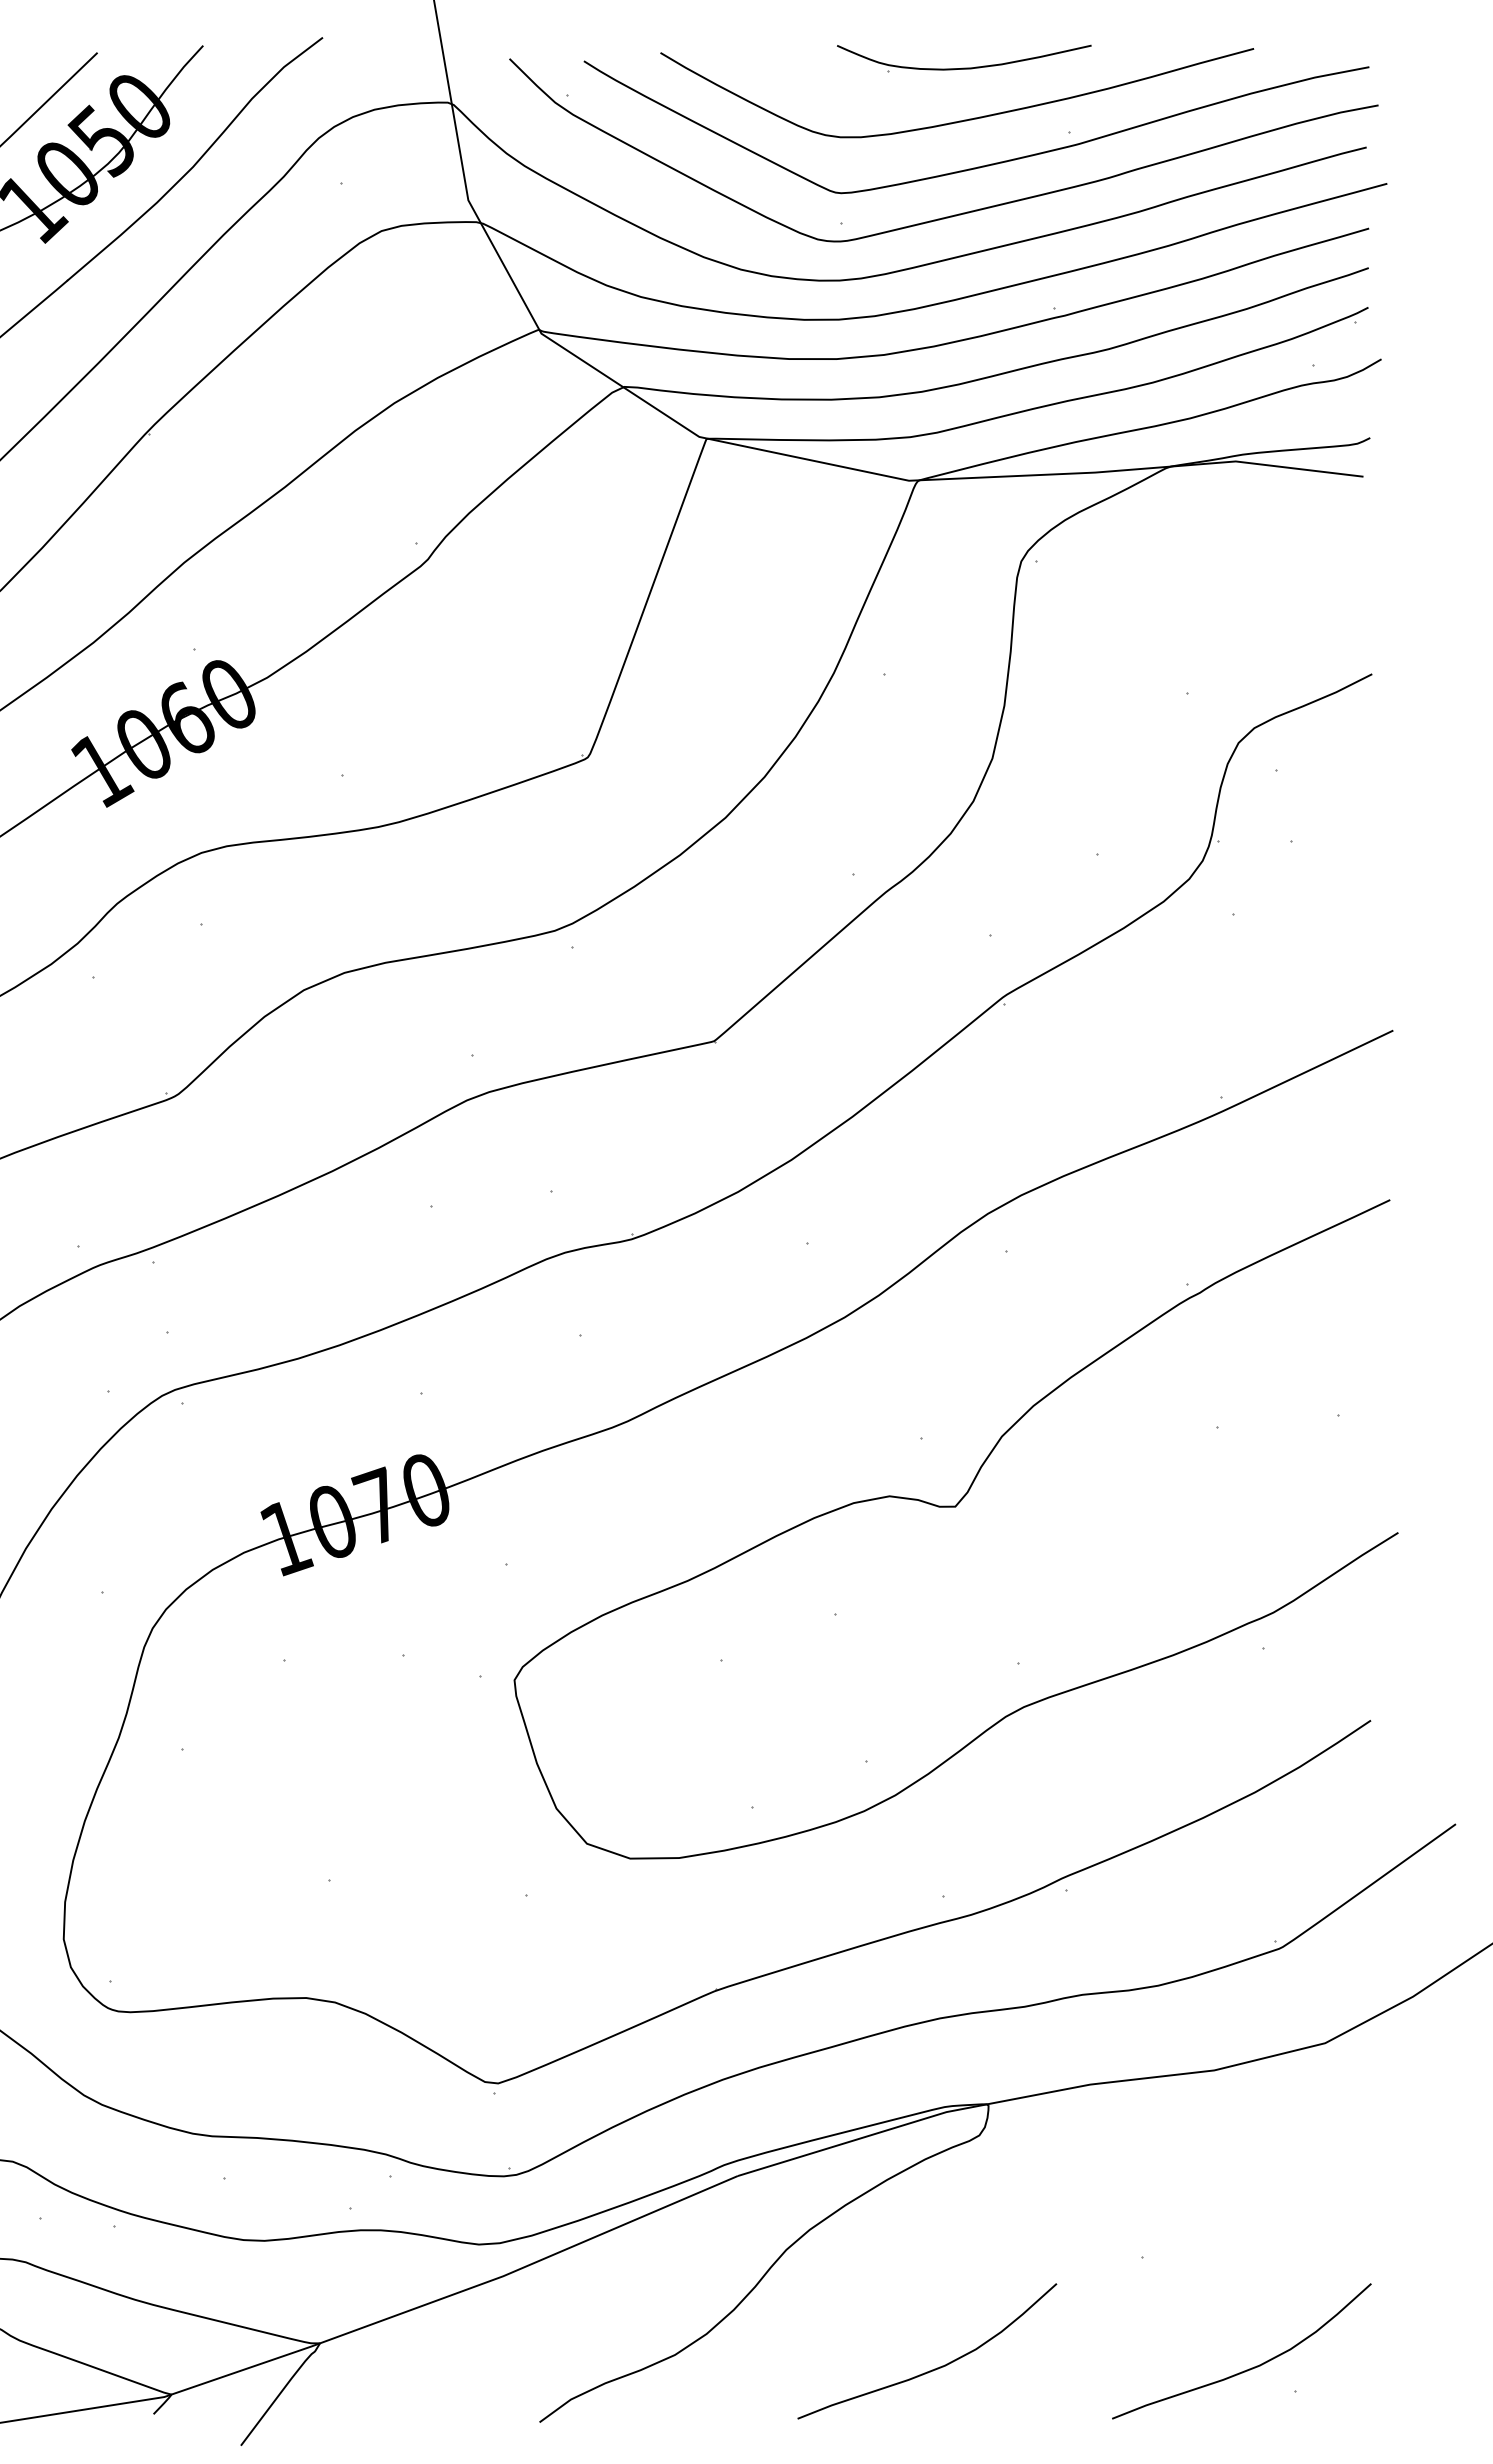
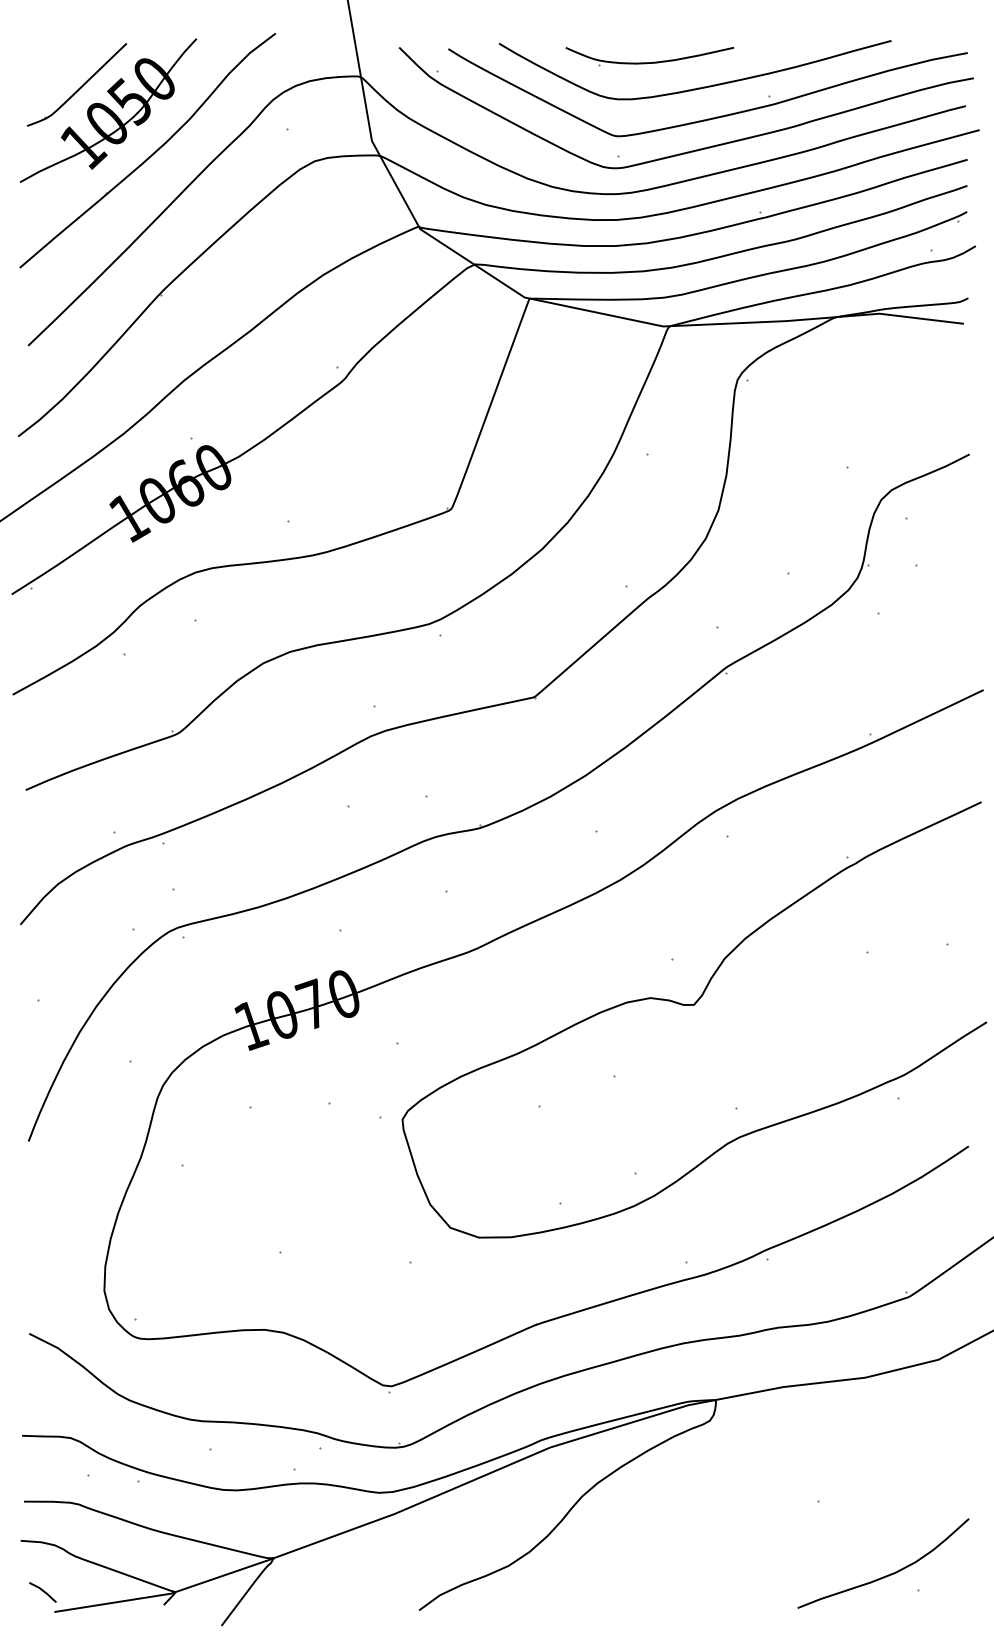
part: (963, 58) -> (649, 56), moved
curve: (934, 2367) -> (680, 1574), removed

